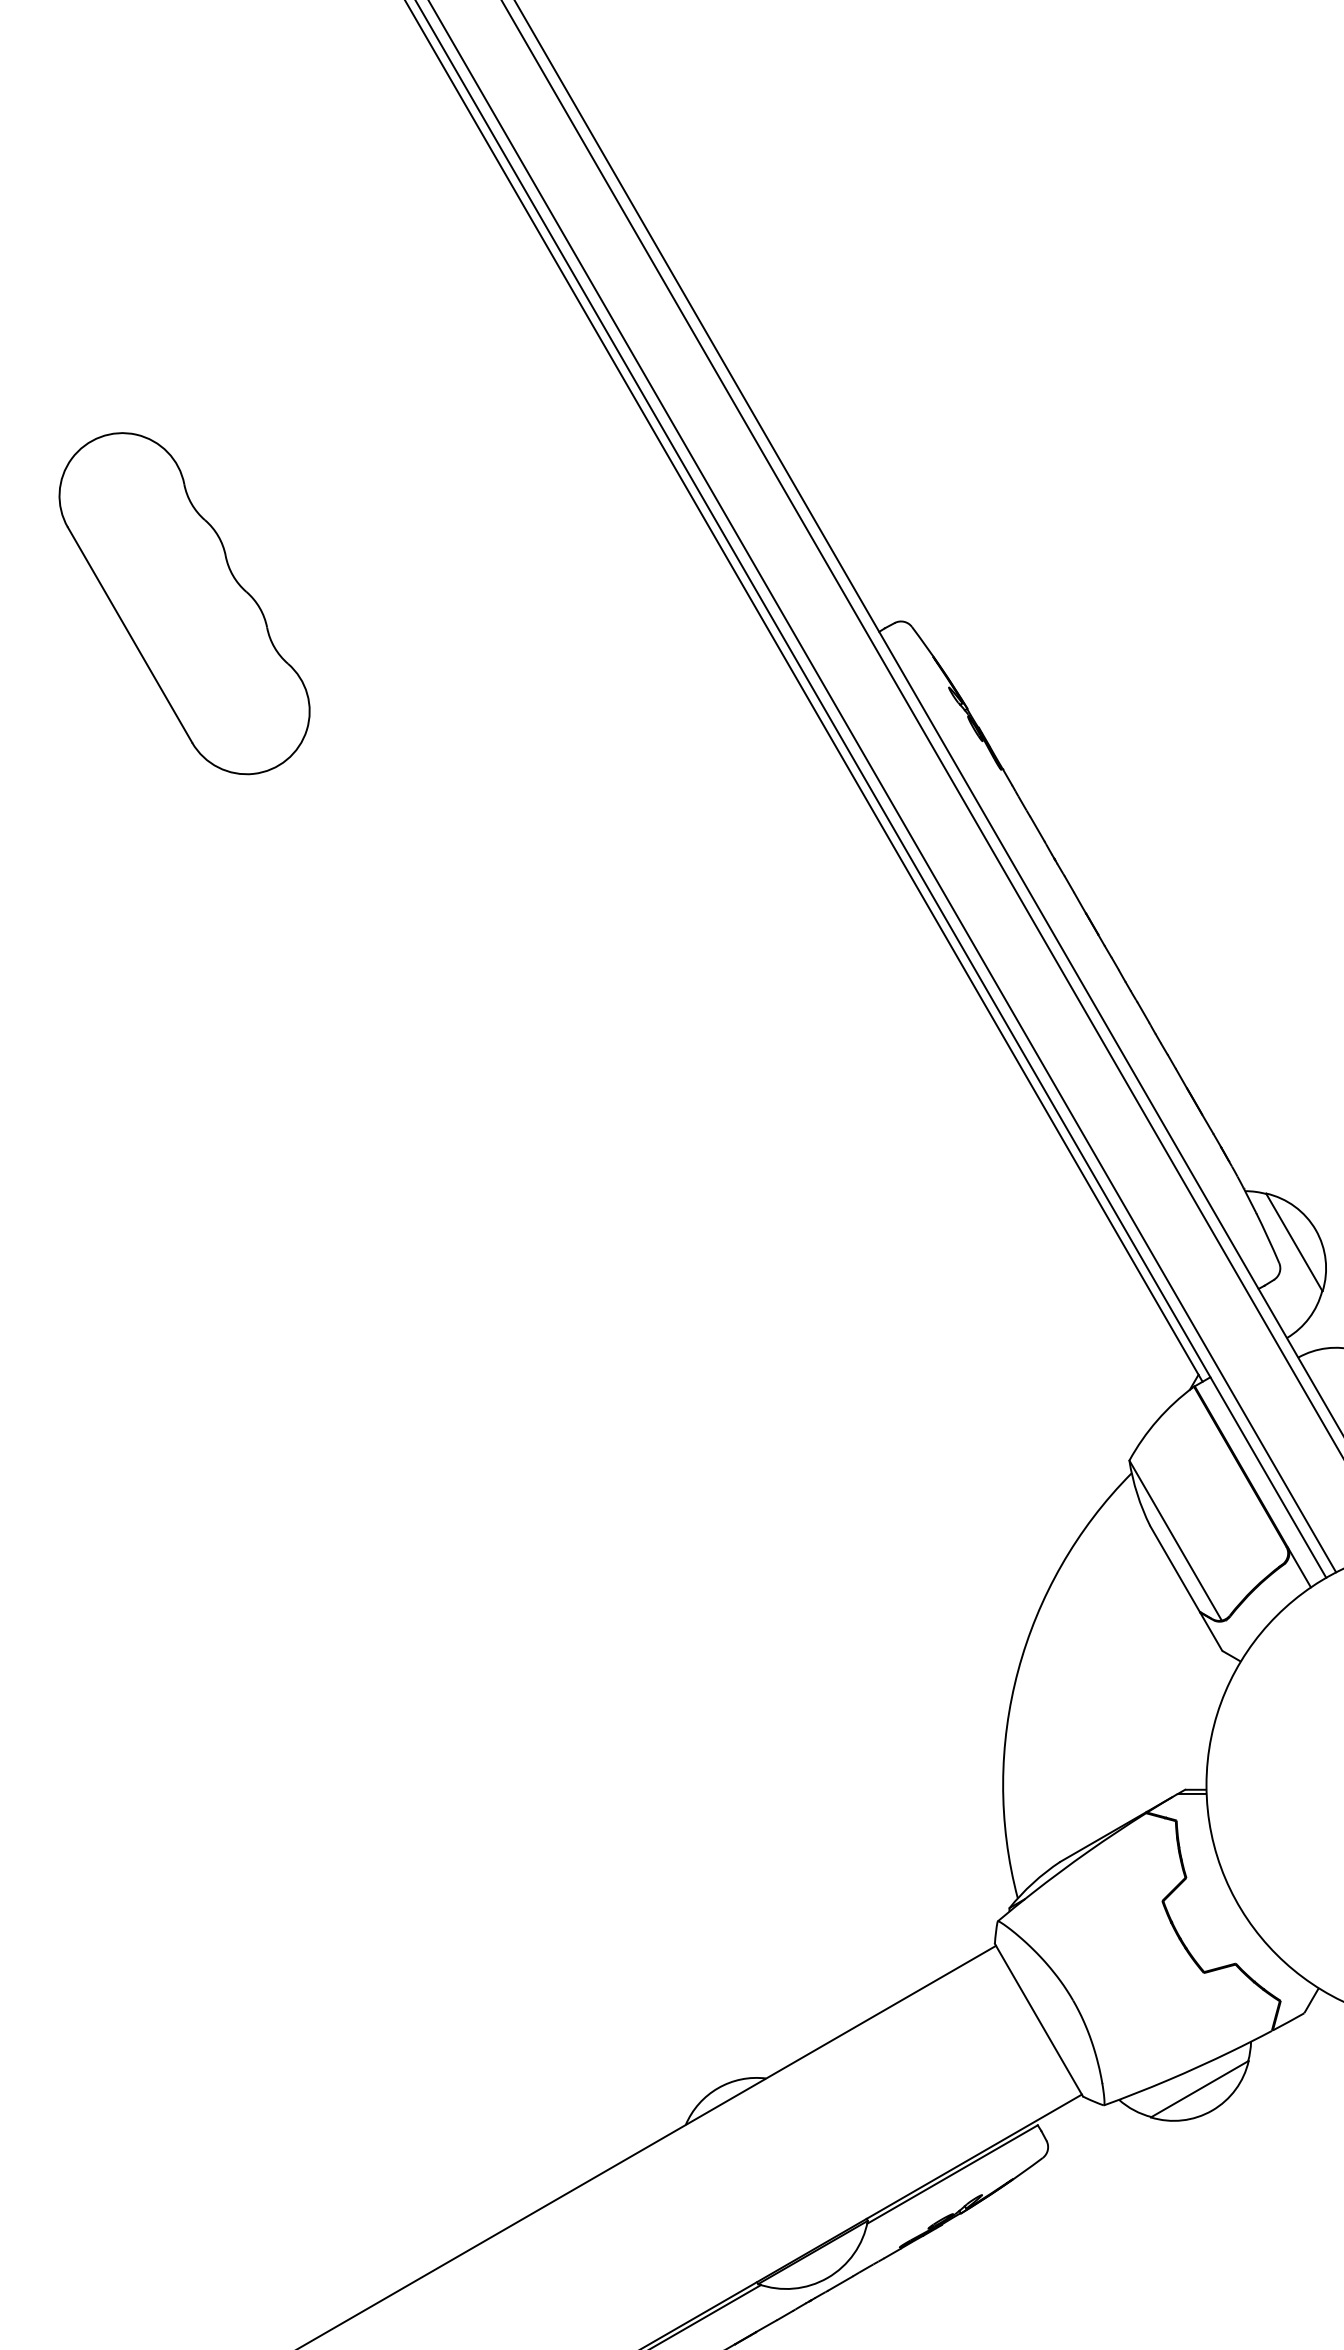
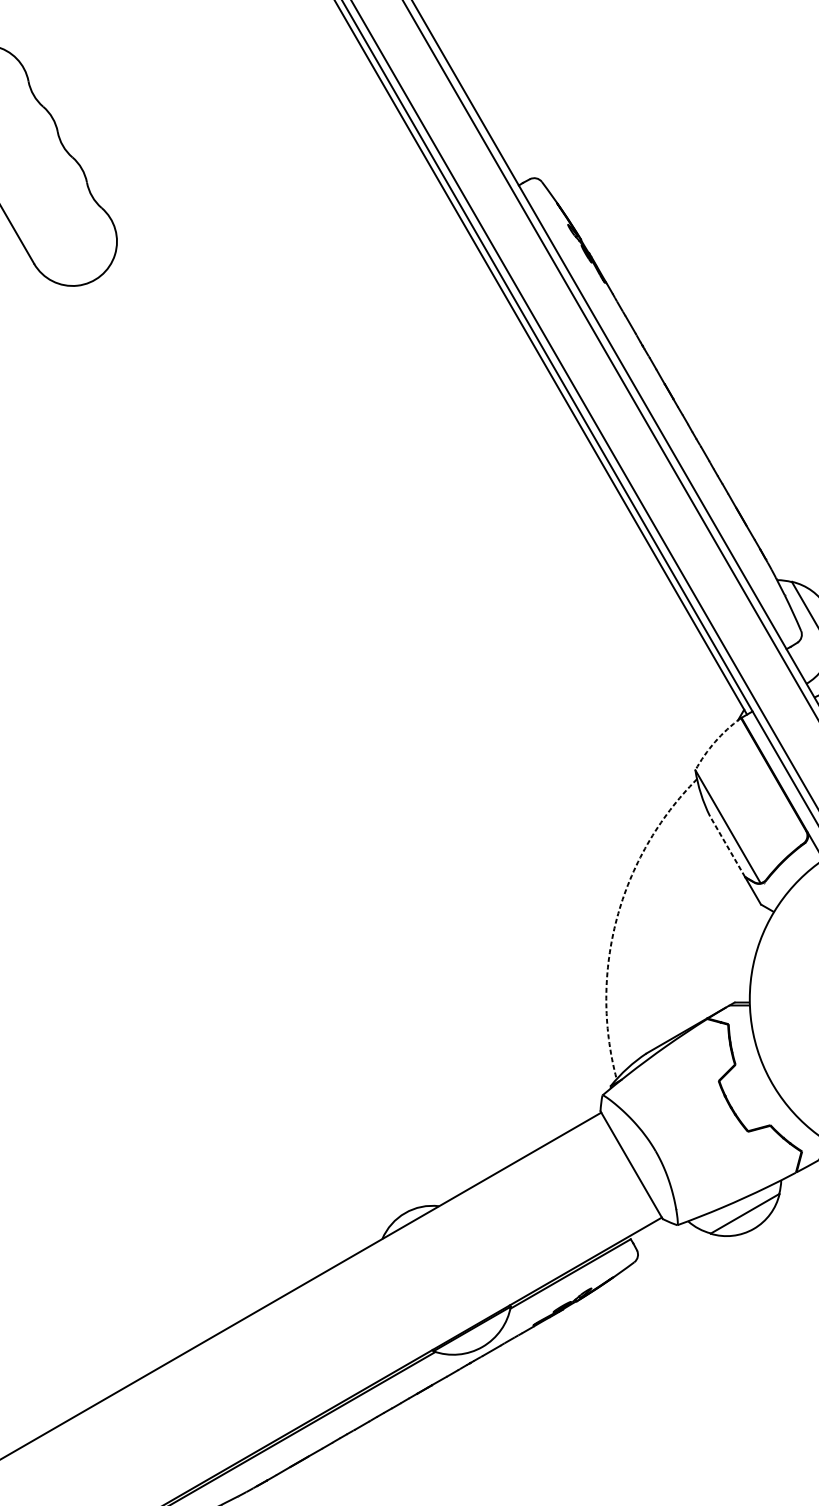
arc: (1157, 1420) -> (715, 741), solid -> dashed
line: (1174, 1568) -> (727, 846), solid -> dashed
arc: (1018, 1670) -> (617, 918), solid -> dashed

